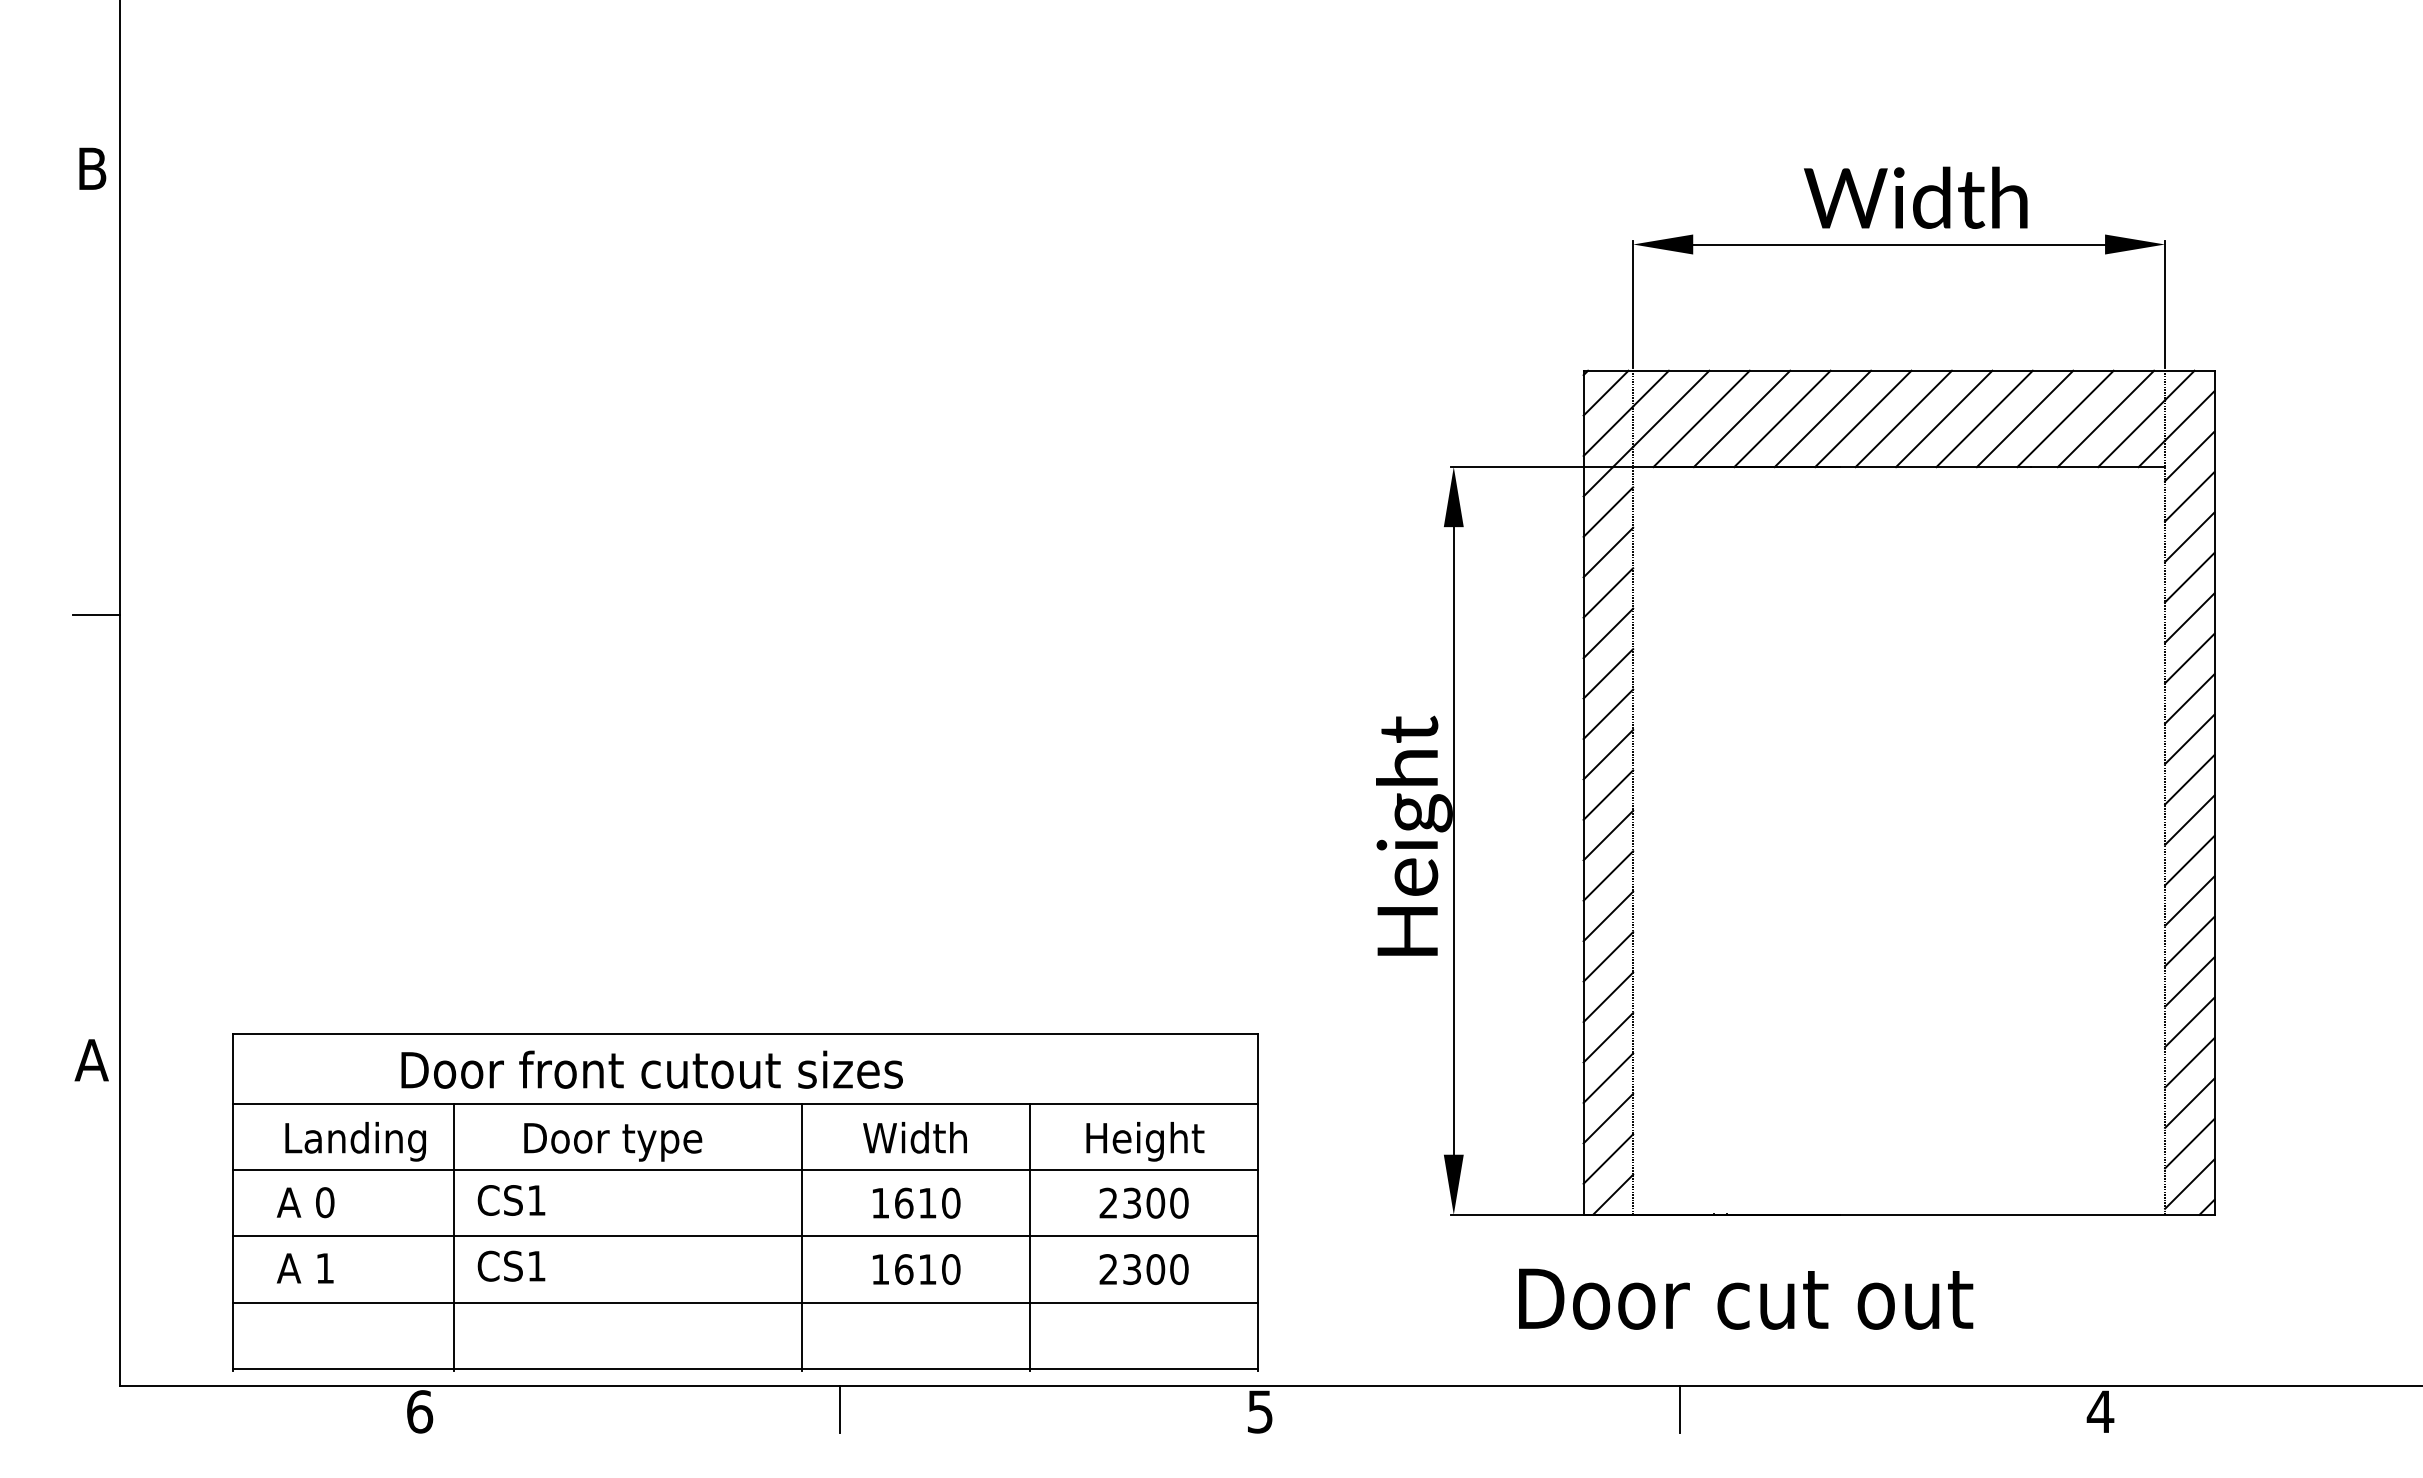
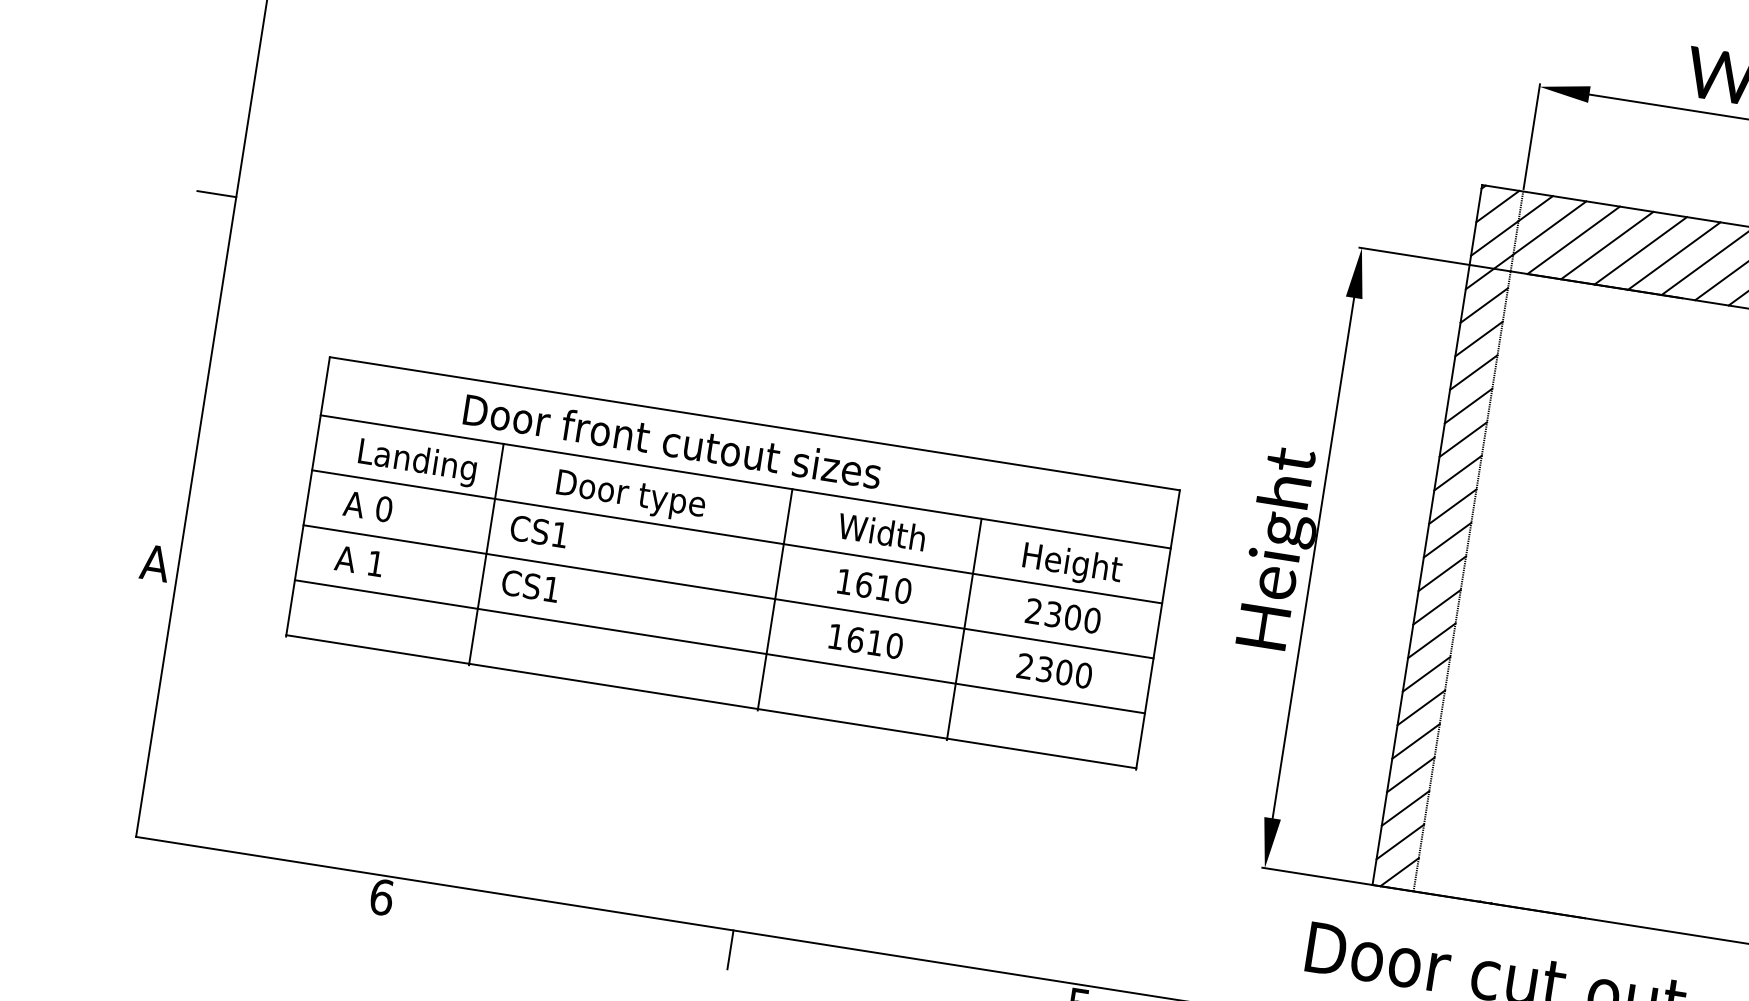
part: (745, 1202) -> (732, 563), moved

